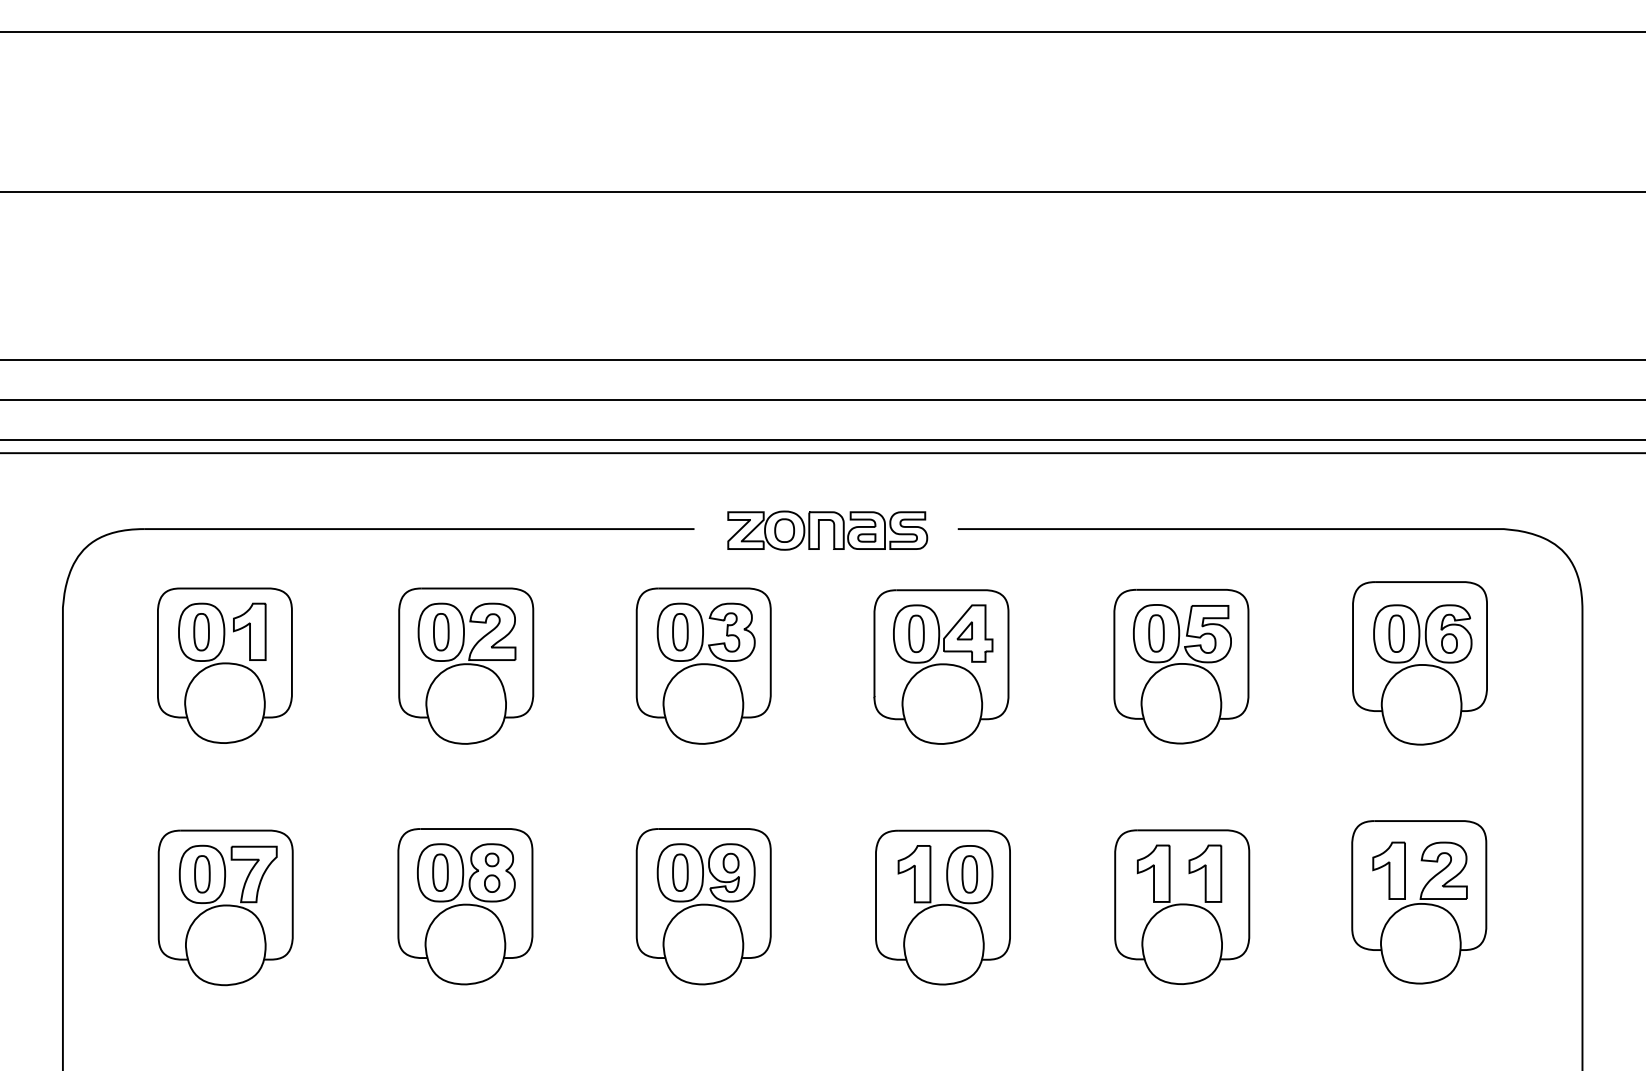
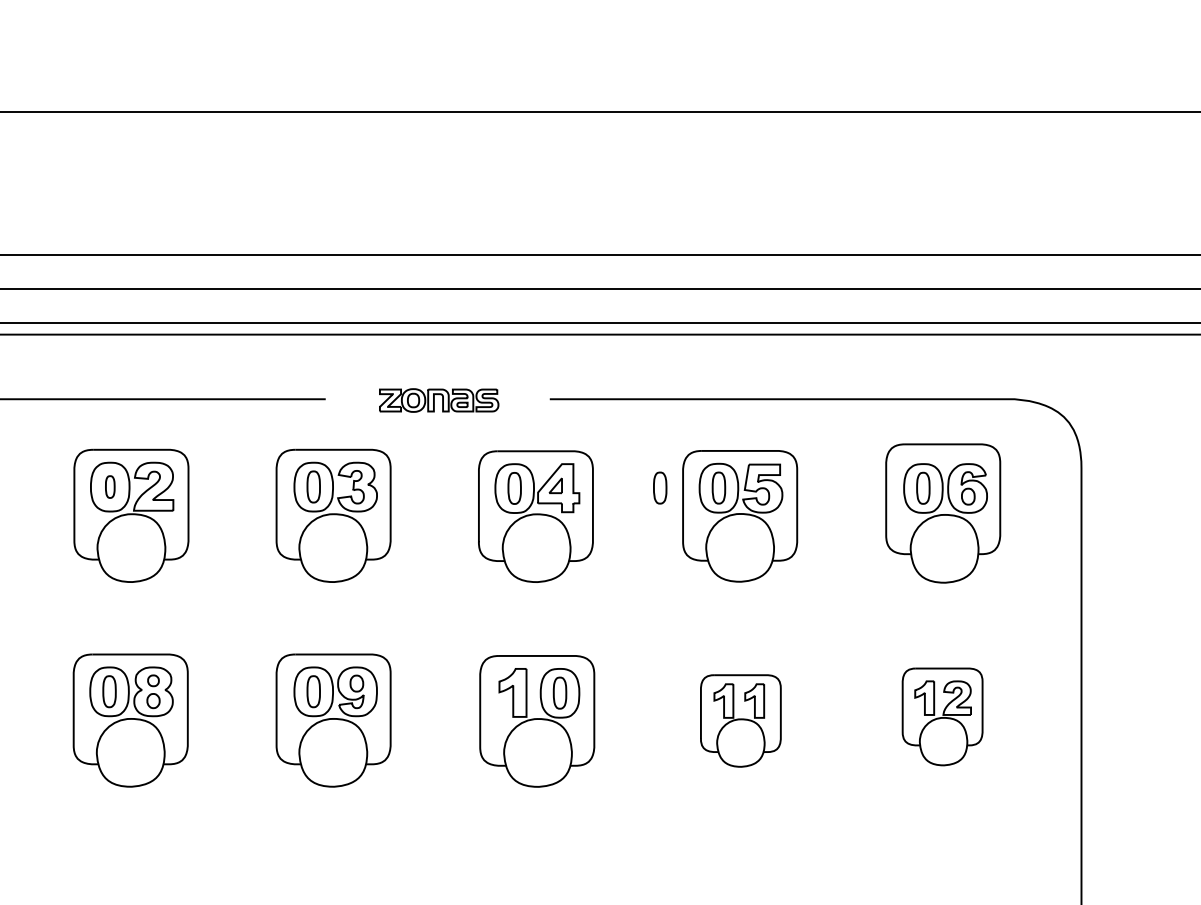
part: (827, 530) -> (438, 400), size x0.7
part: (441, 632) -> (110, 487), size x0.7
part: (1087, 633) -> (660, 488), added
part: (1419, 902) -> (942, 717), size x0.7
part: (1182, 906) -> (741, 720), size x0.7

